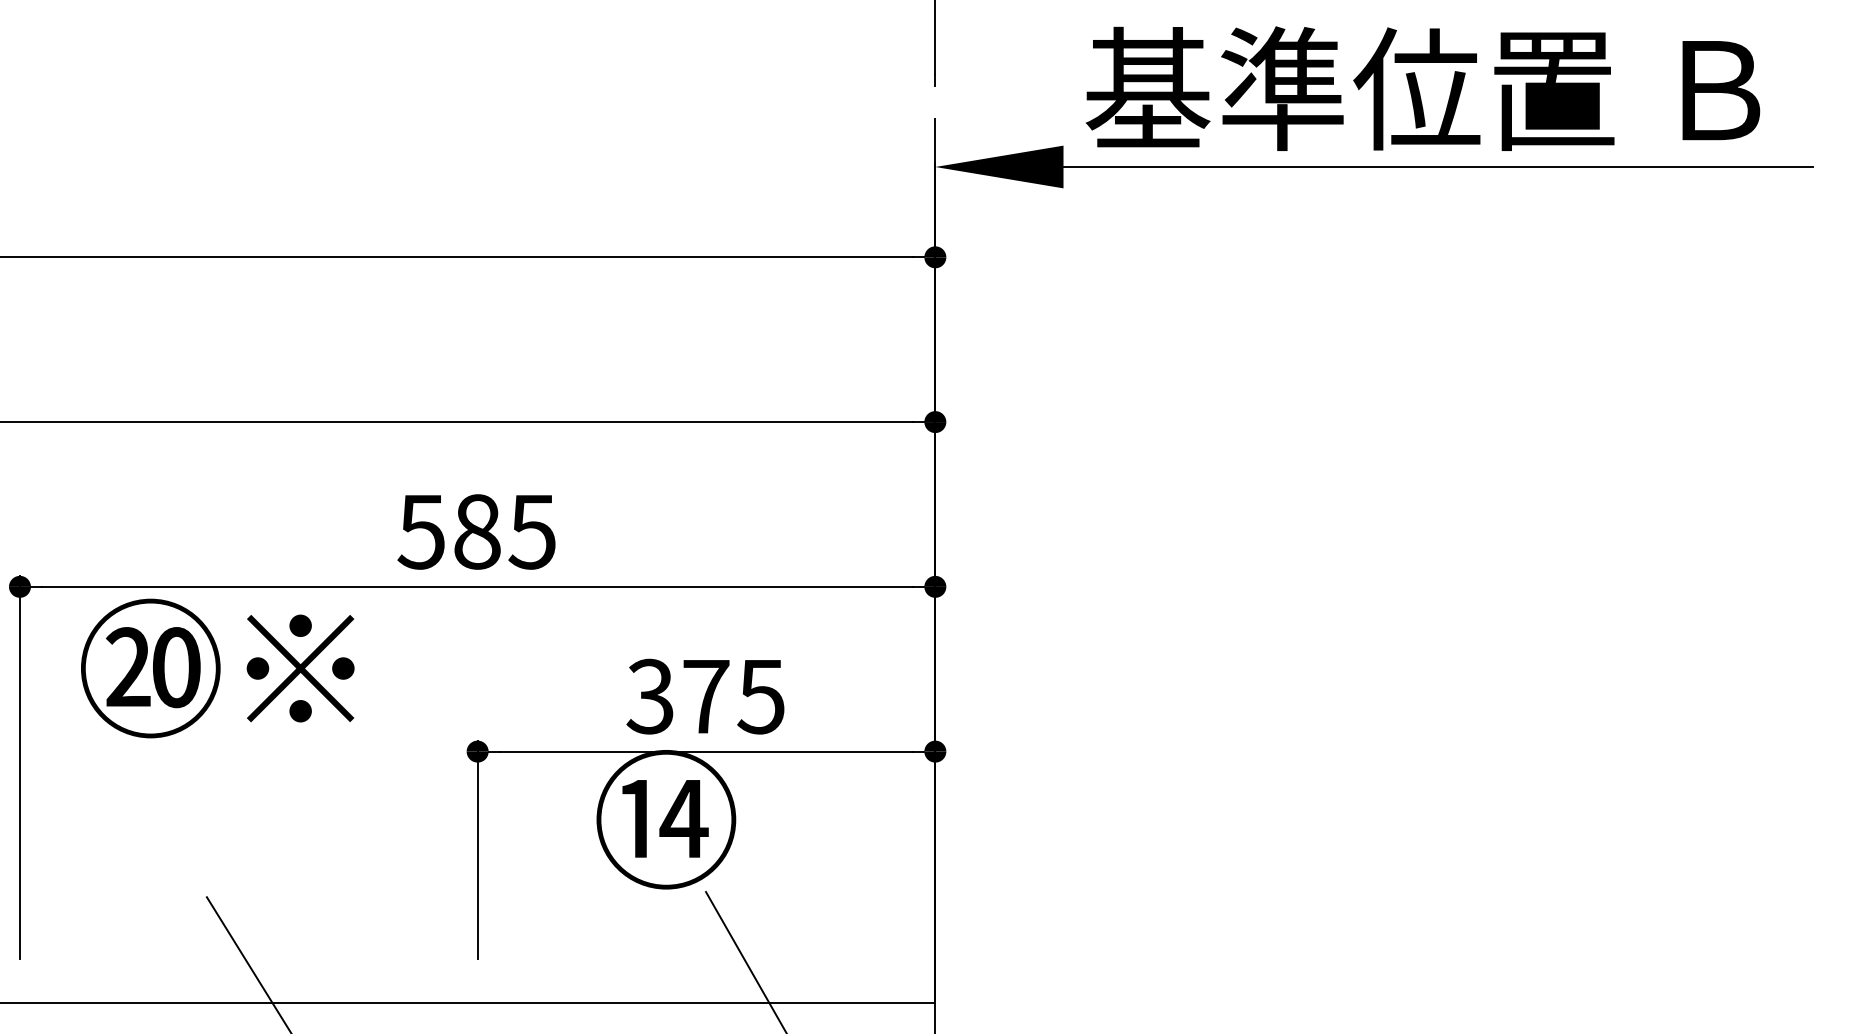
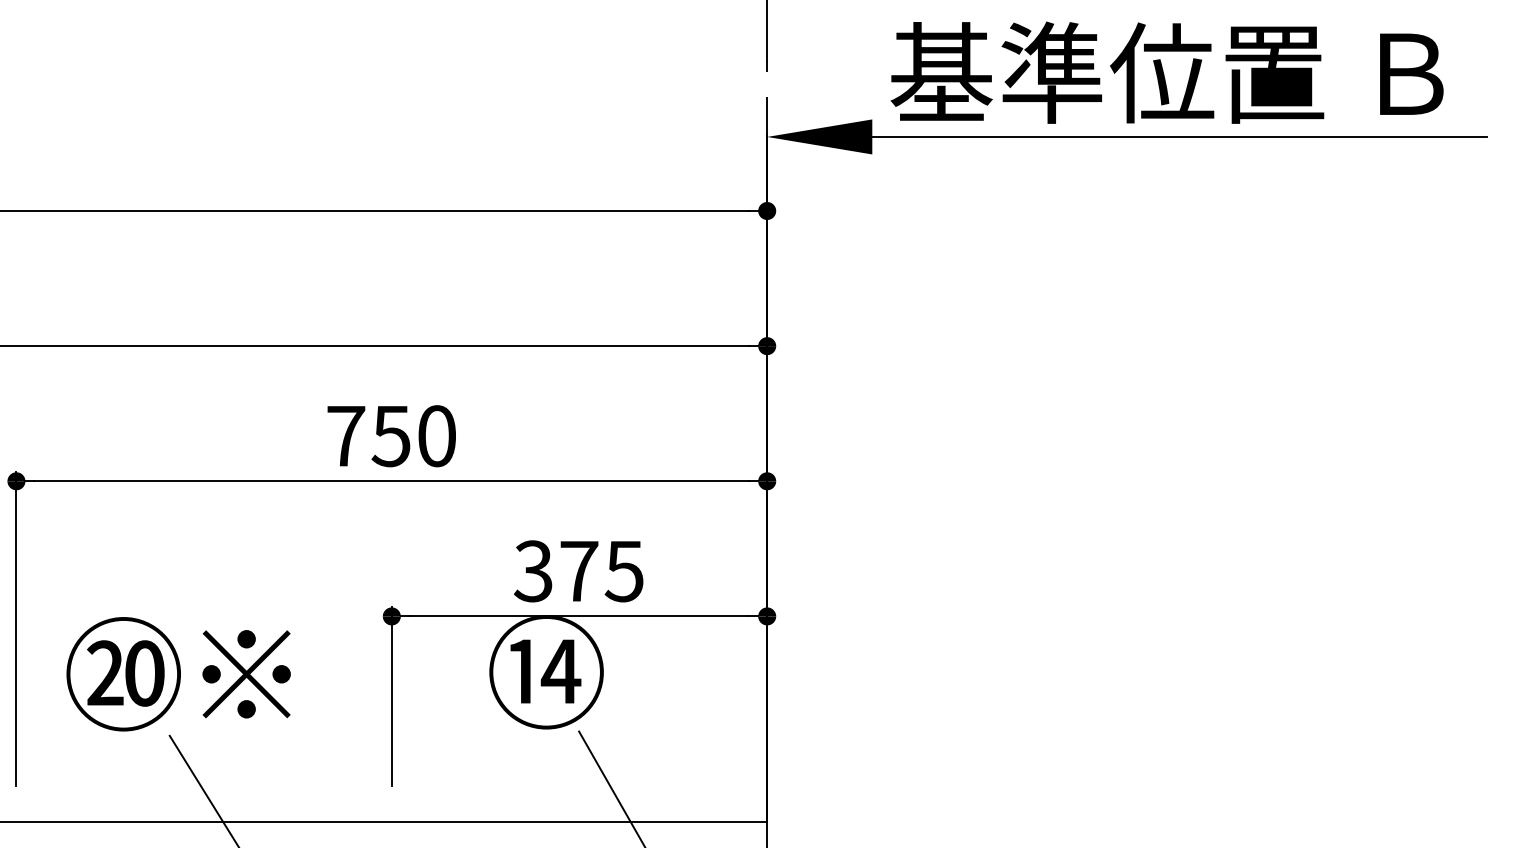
text: (476, 532) -> (390, 436), 585 -> 750
text: (217, 668) -> (178, 674), moved

